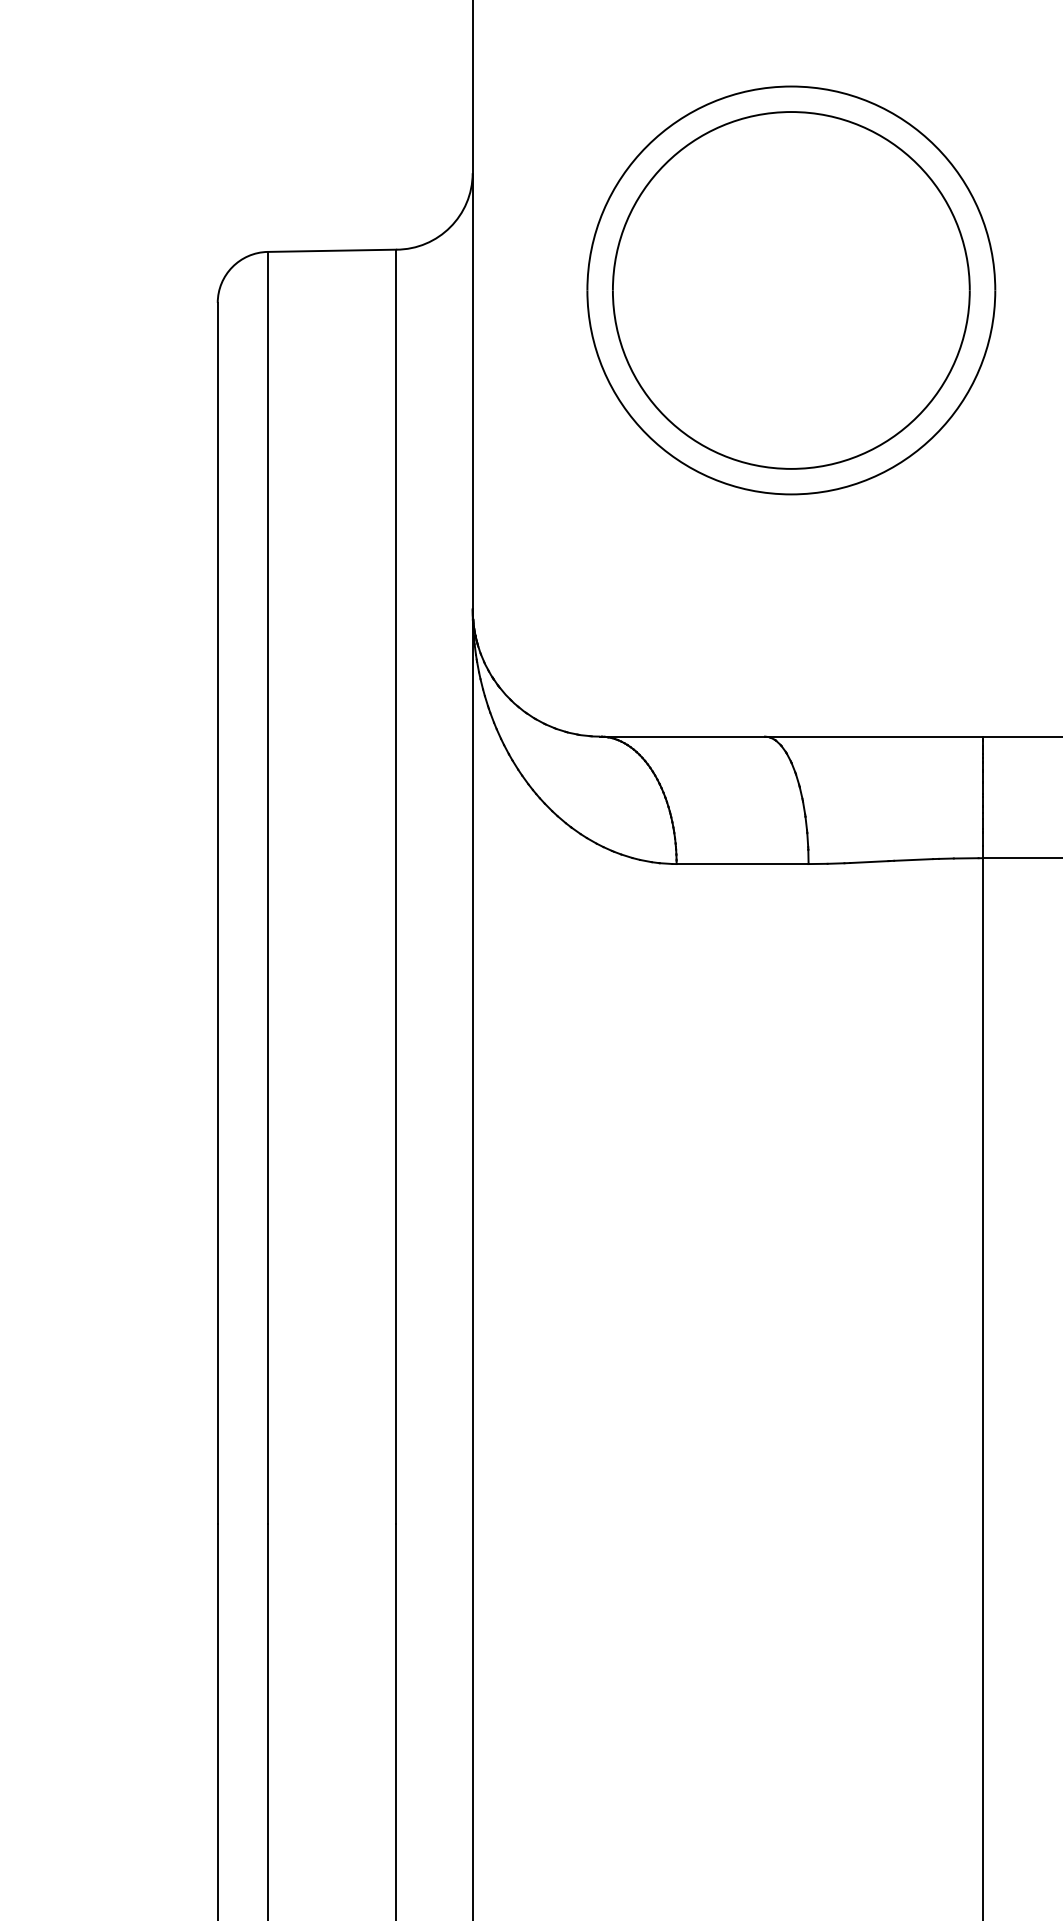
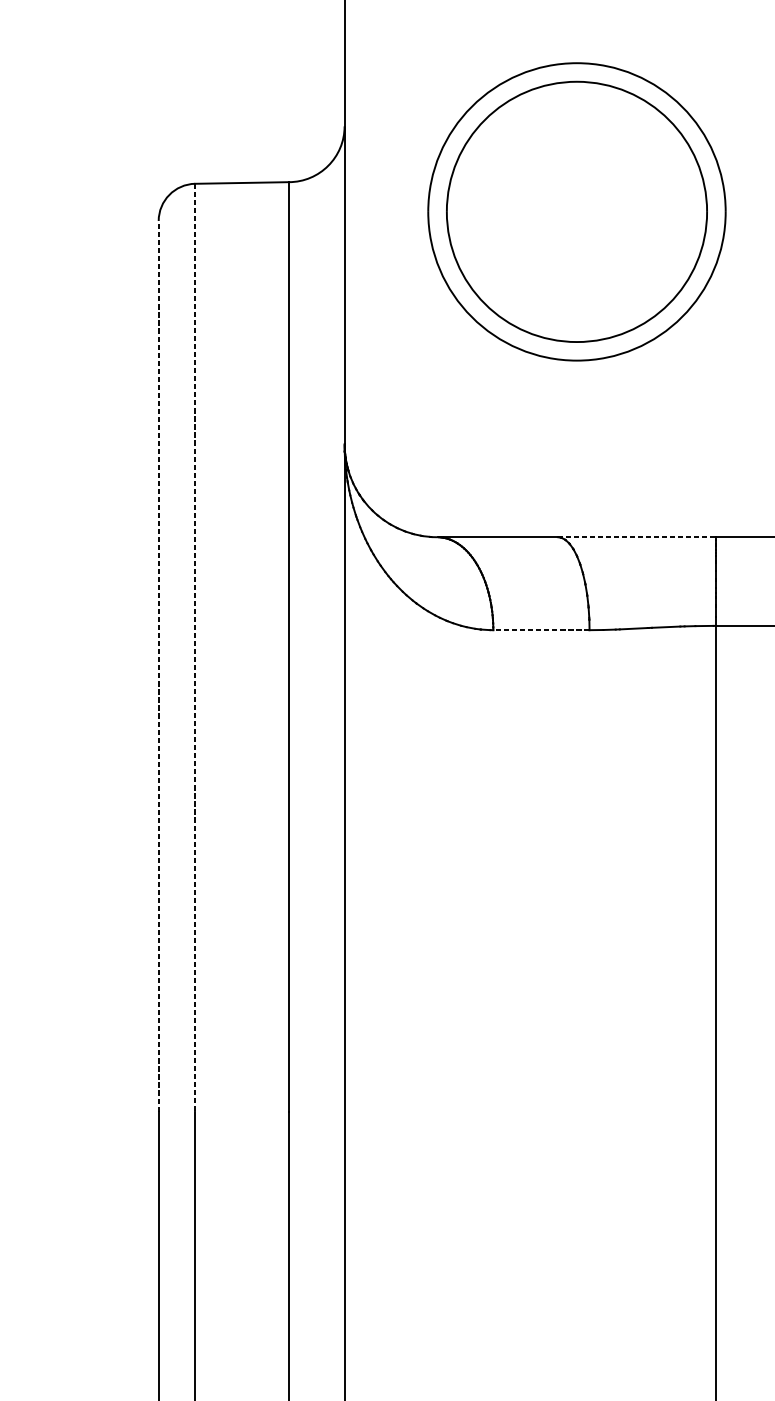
line: (873, 736) -> (636, 537), solid -> dashed
line: (742, 864) -> (541, 630), solid -> dashed
line: (267, 888) -> (194, 647), solid -> dashed
line: (217, 913) -> (158, 666), solid -> dashed

